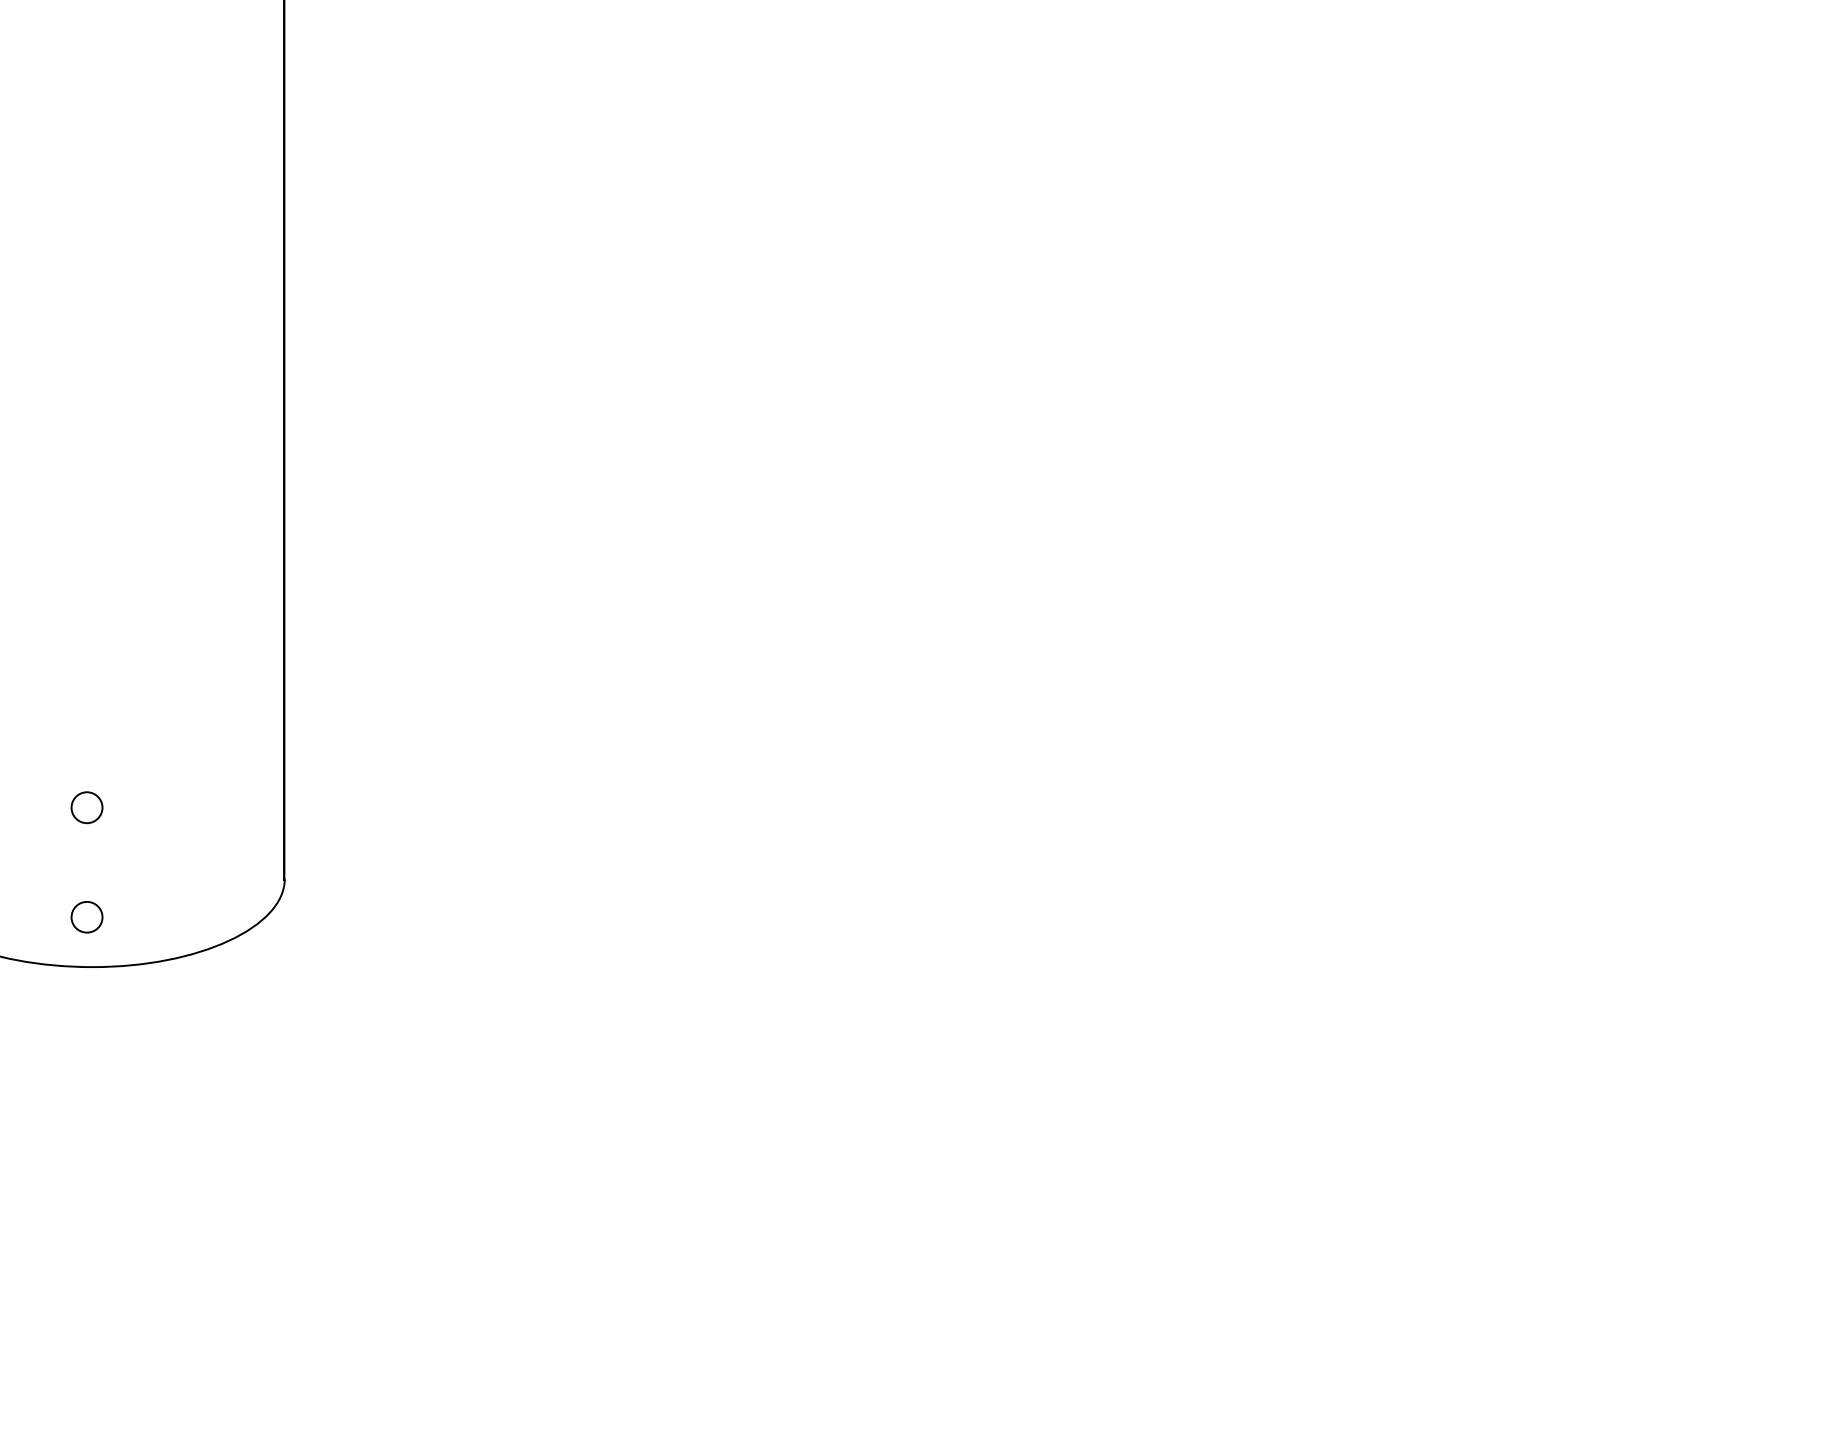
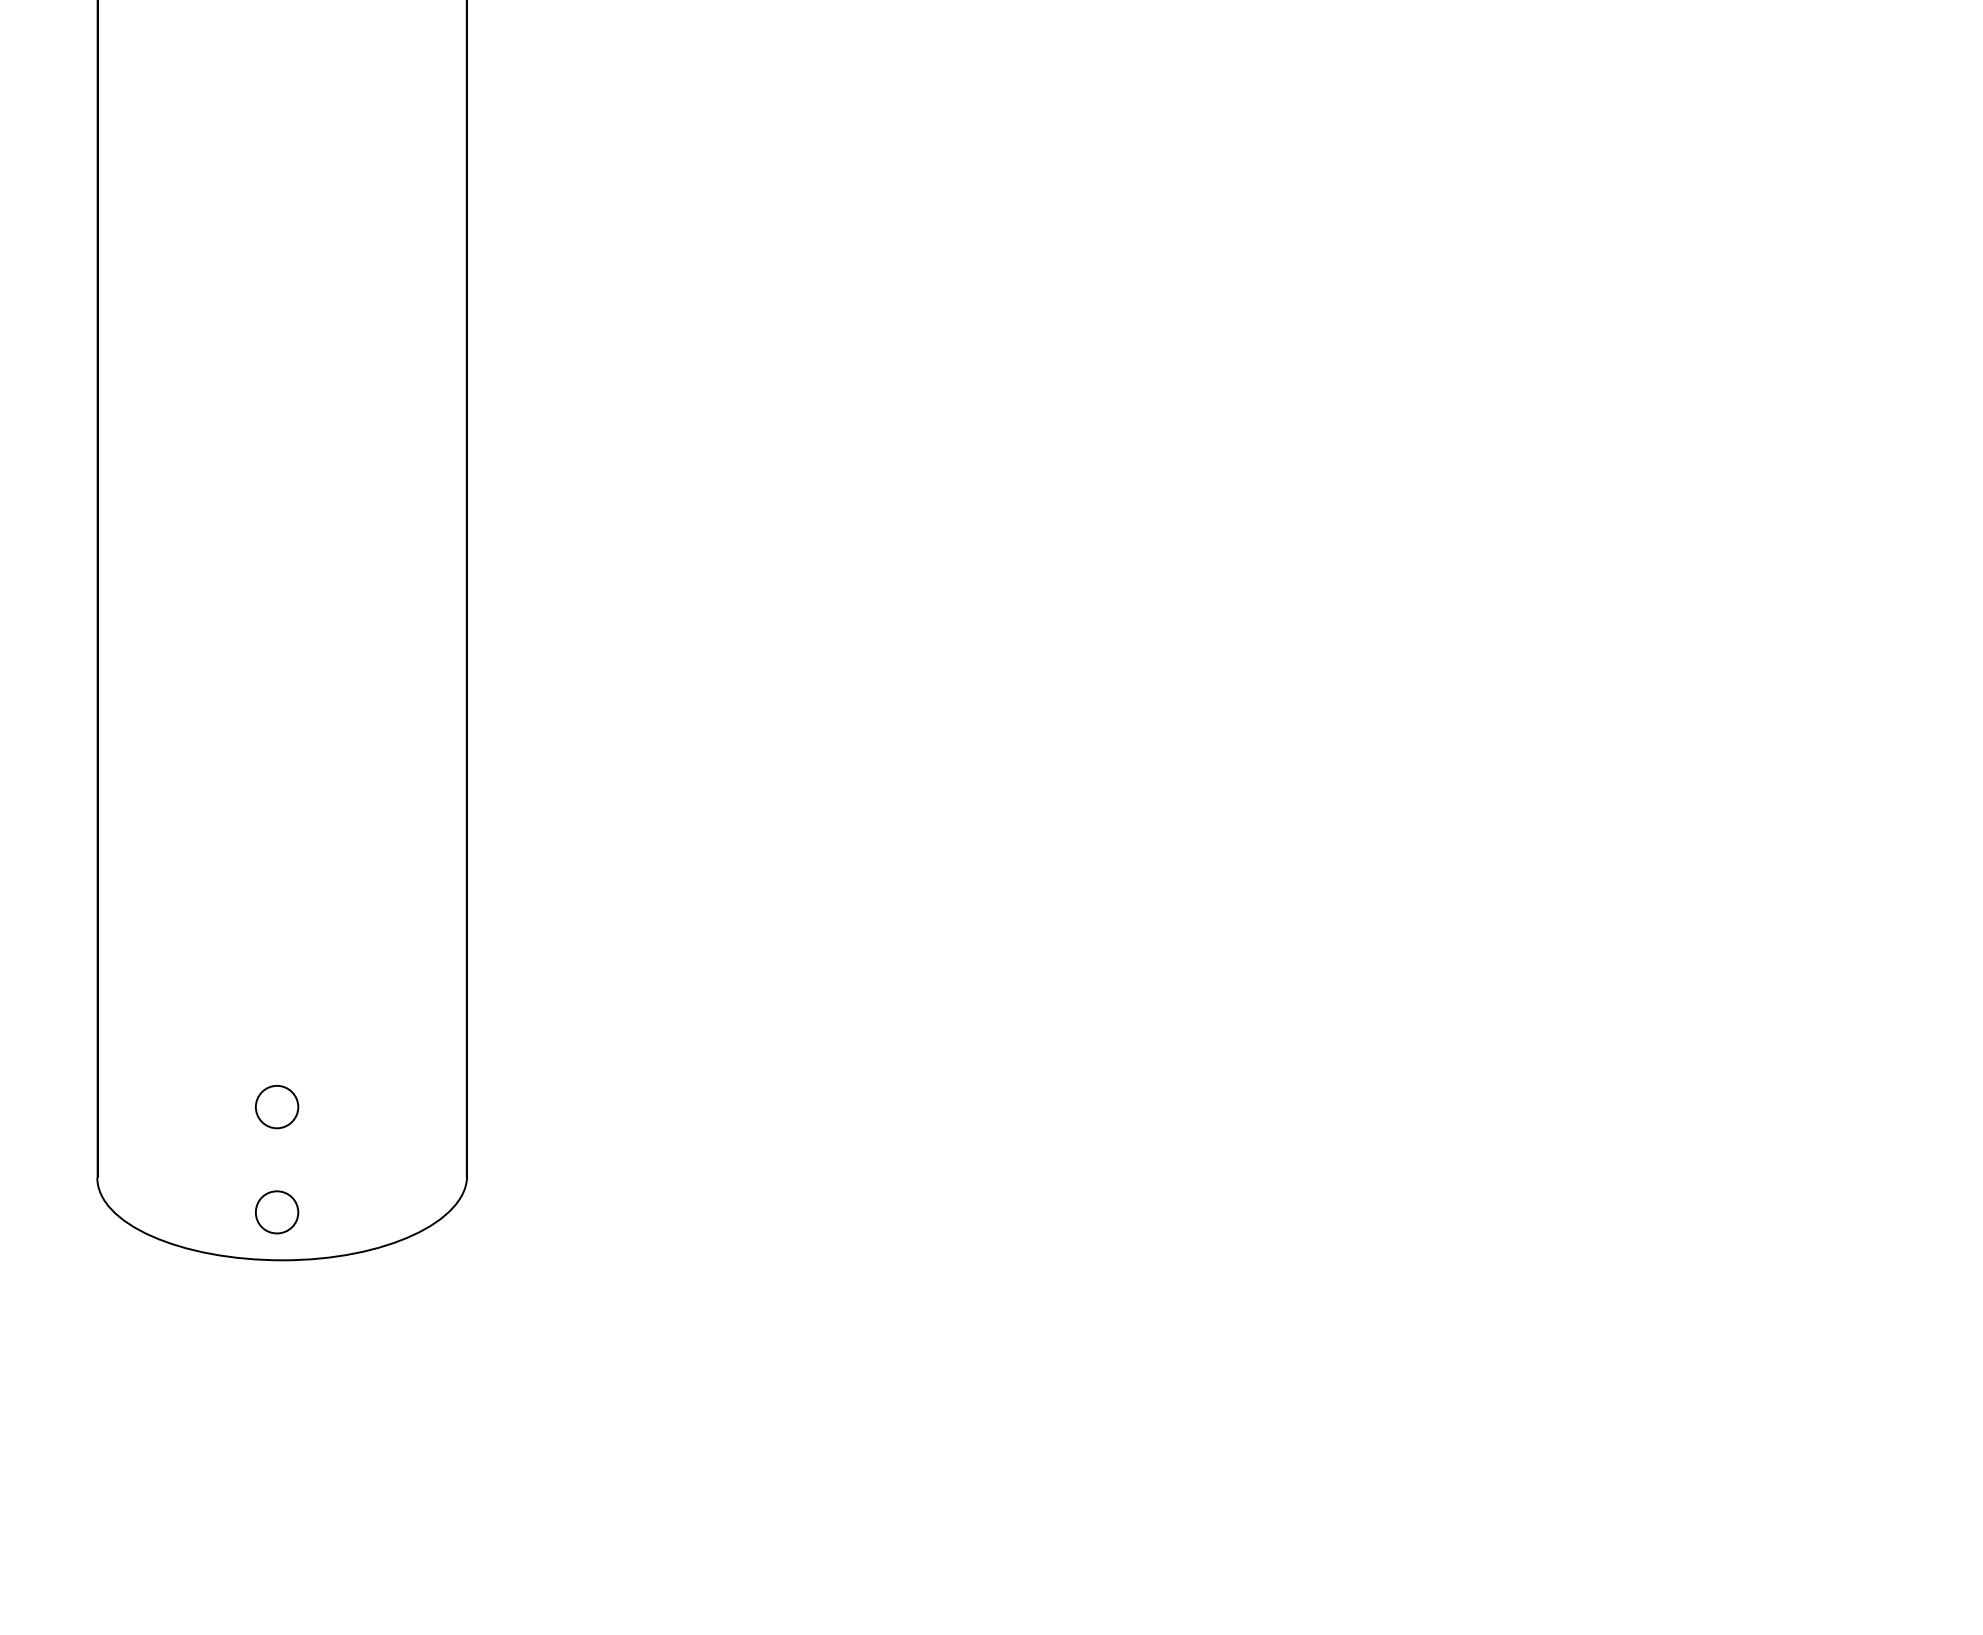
part: (87, 808) -> (277, 1107), size x1.43
part: (87, 917) -> (277, 1212), size x1.43

